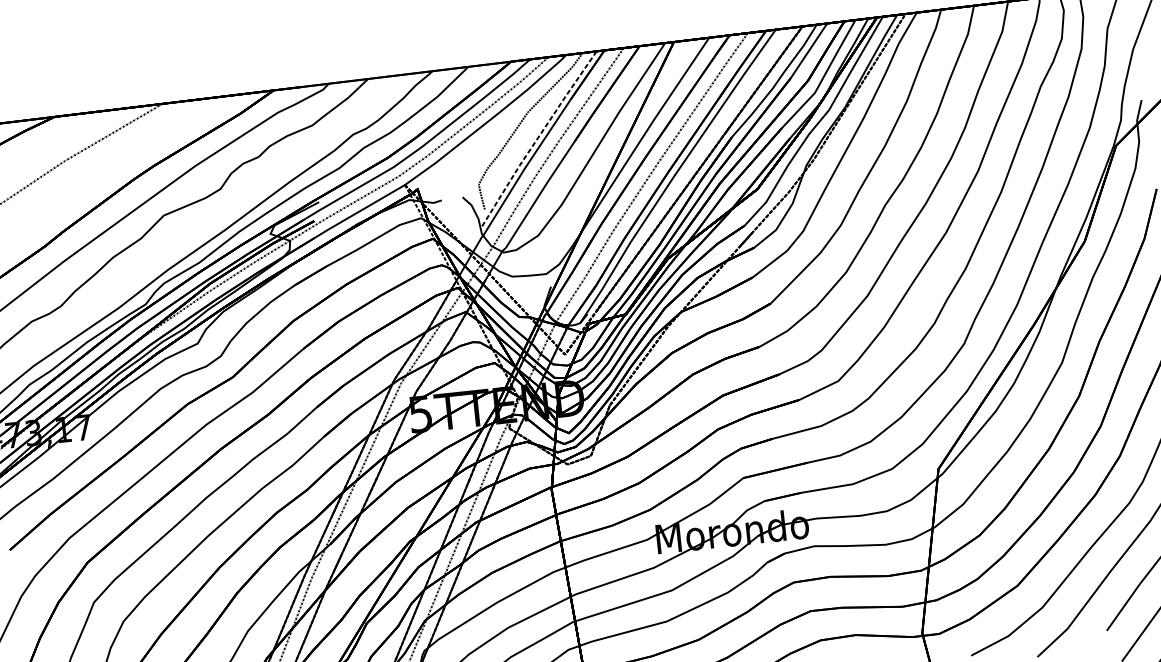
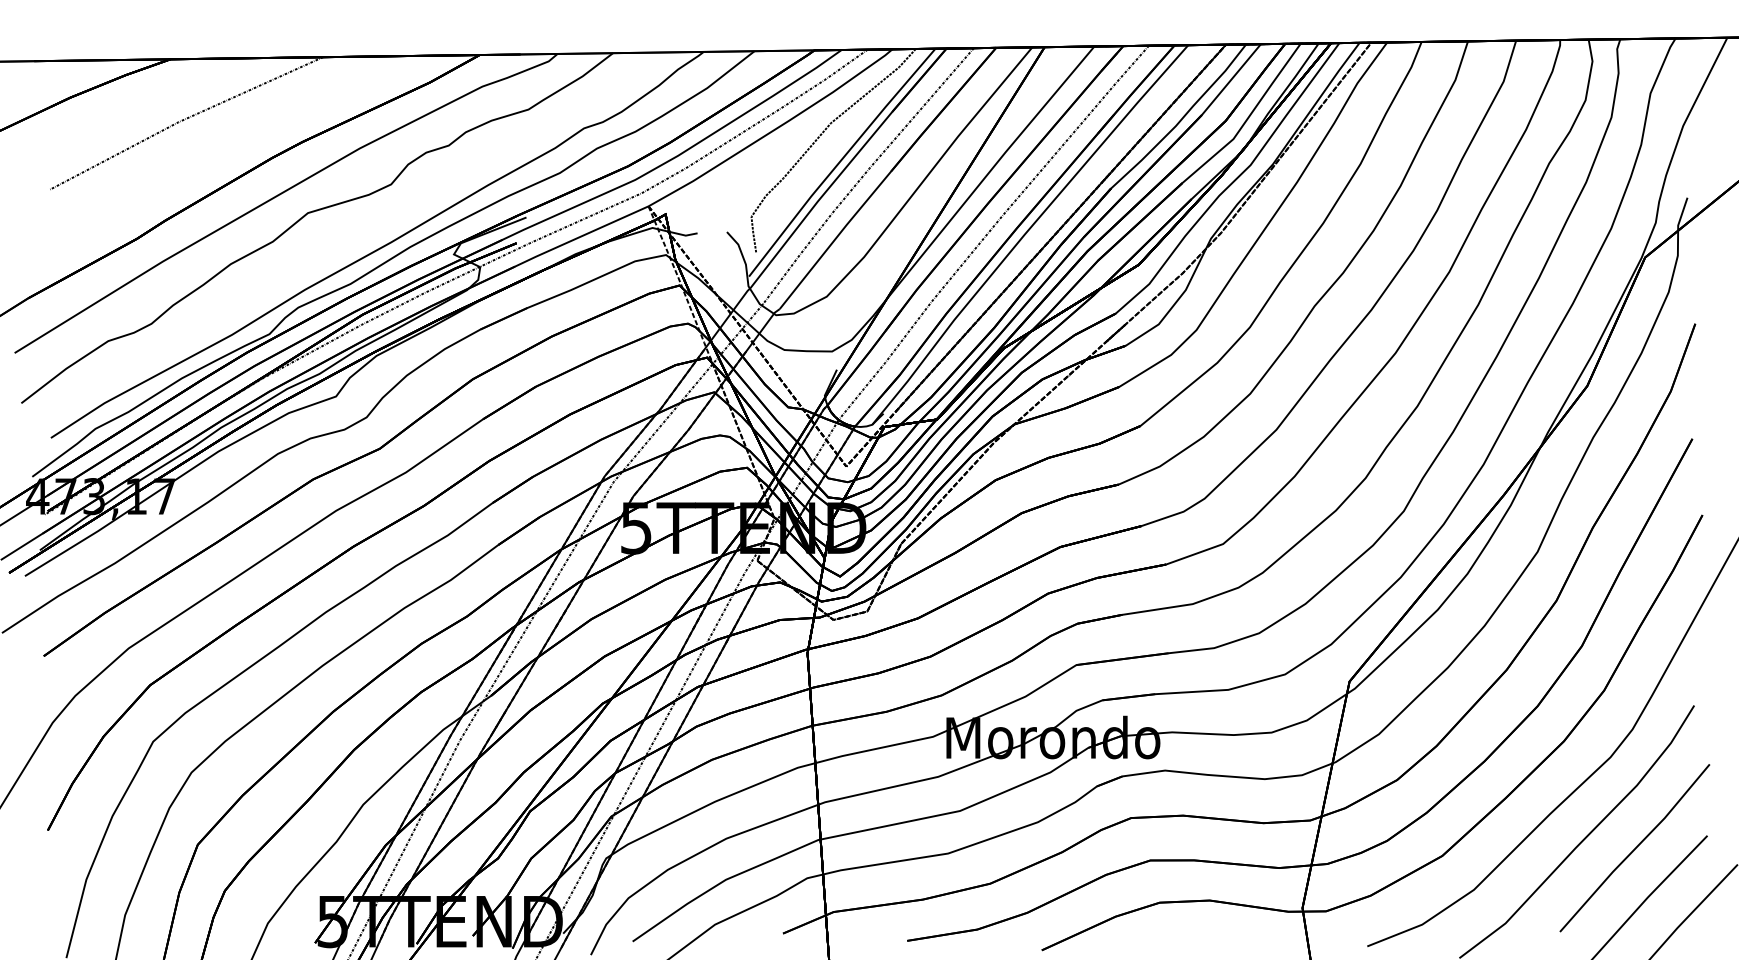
line: (537, 138) -> (840, 161), dashed -> solid

